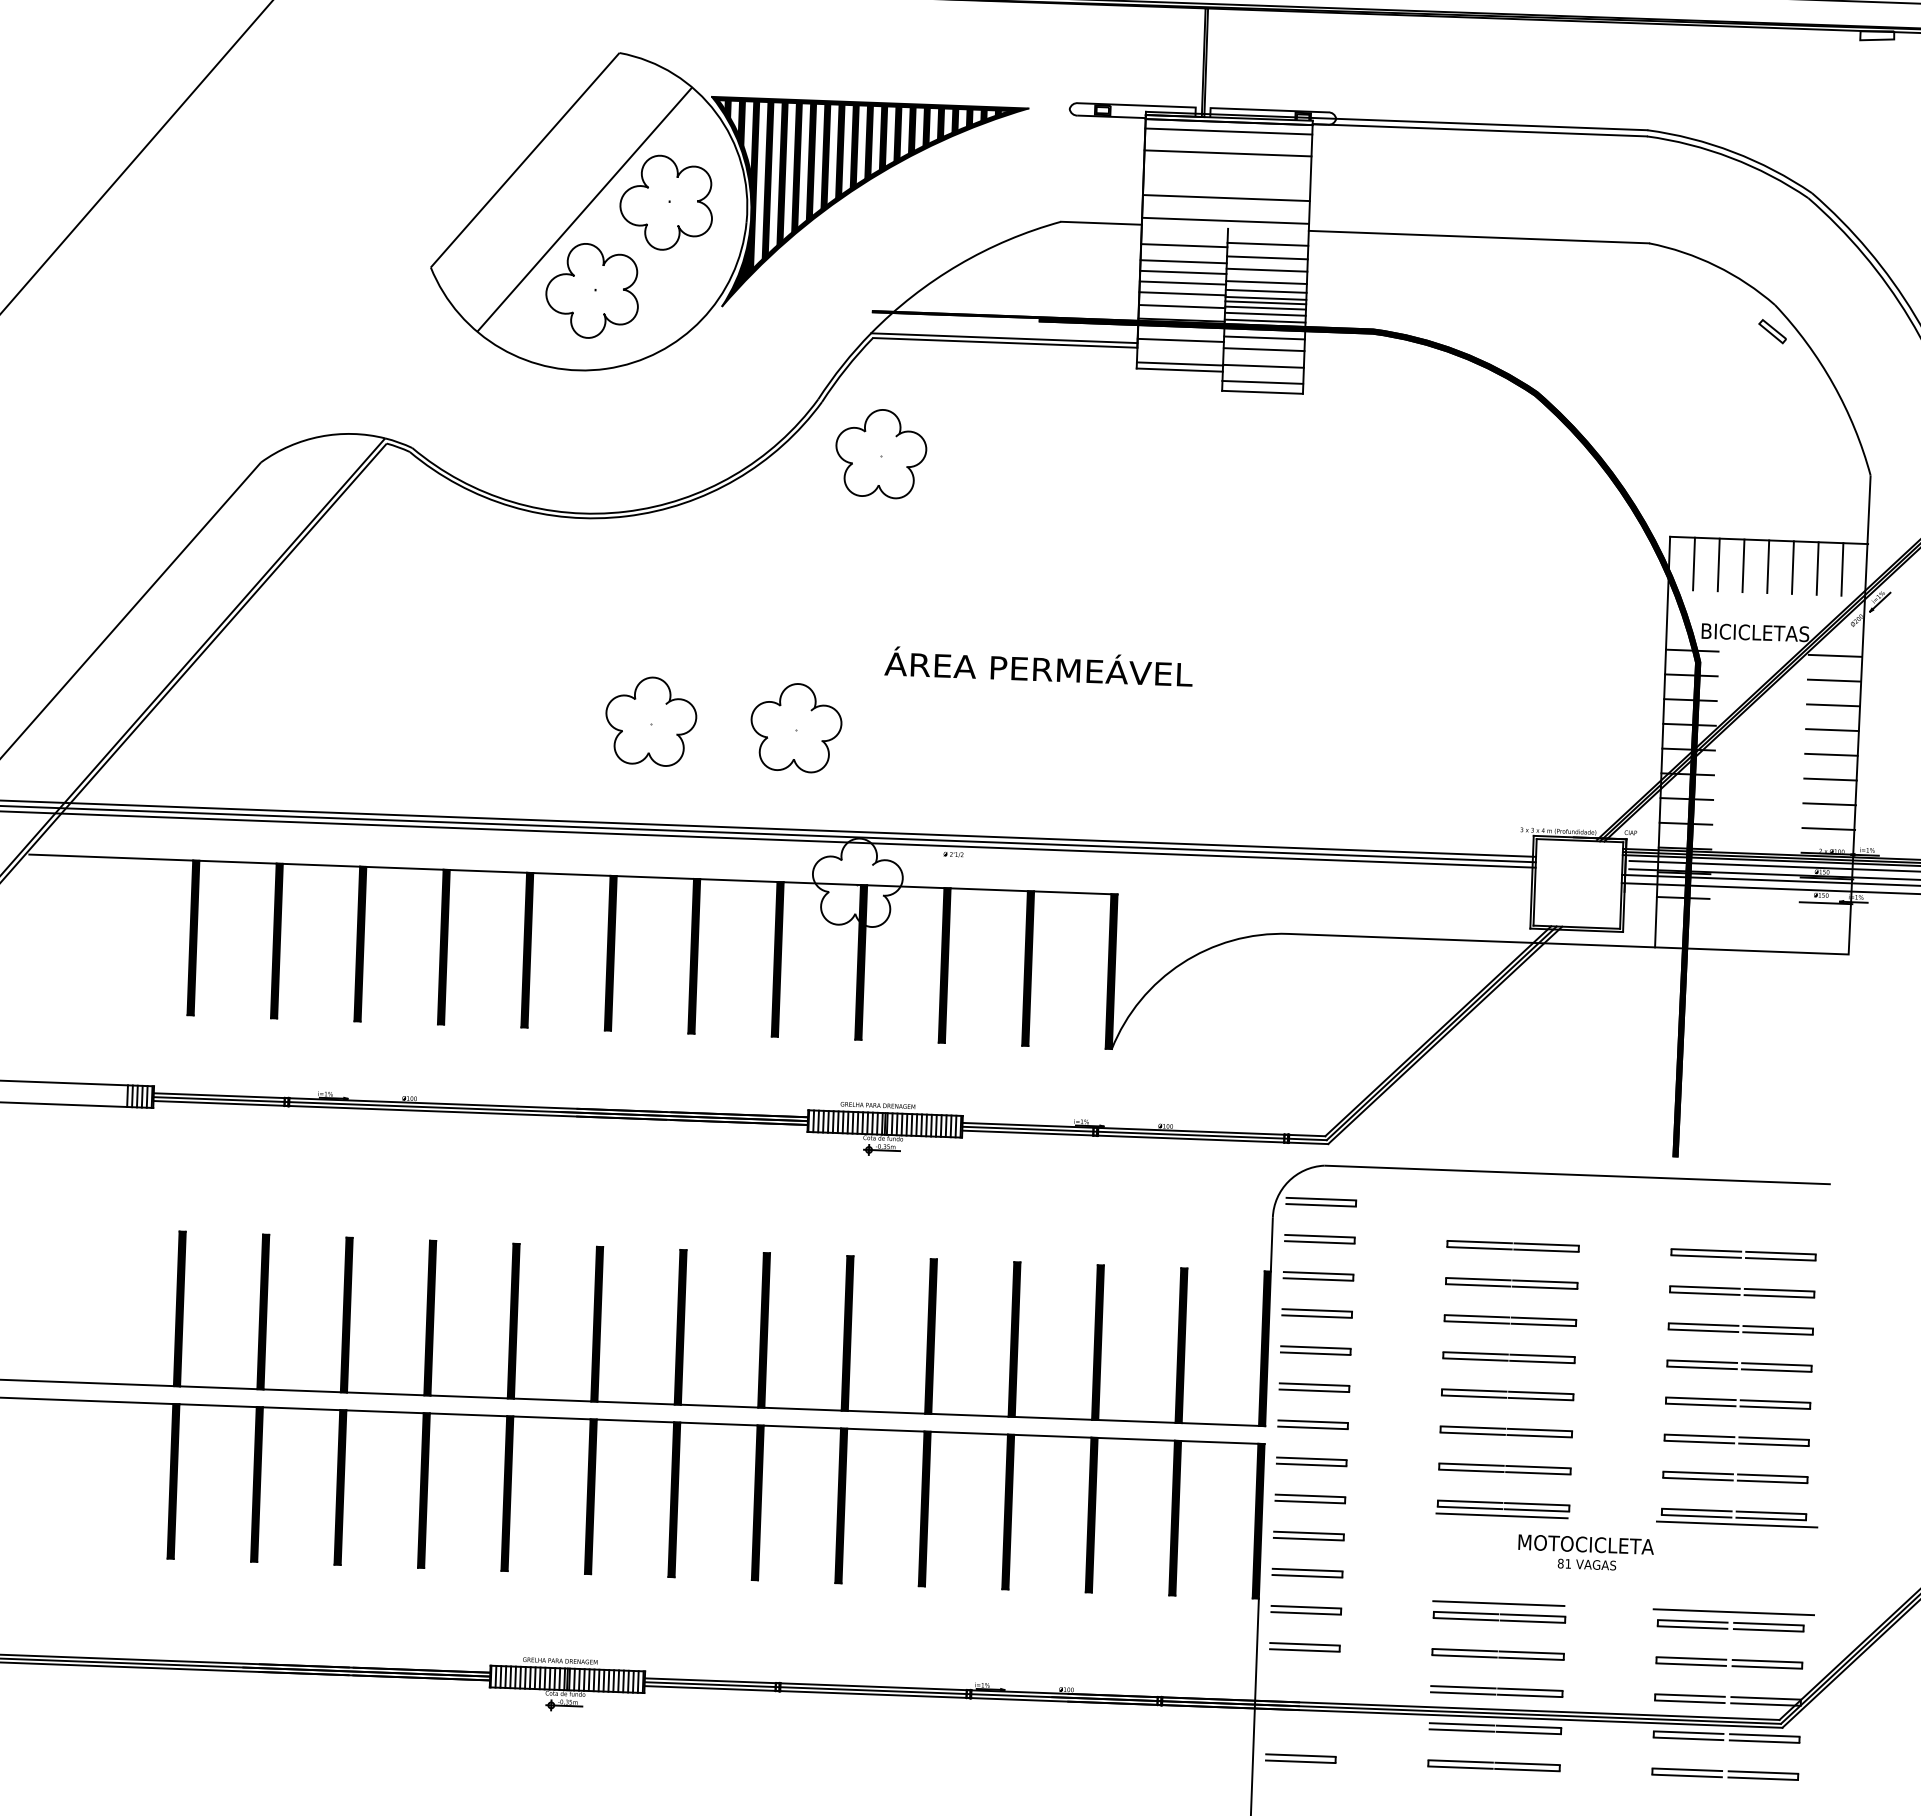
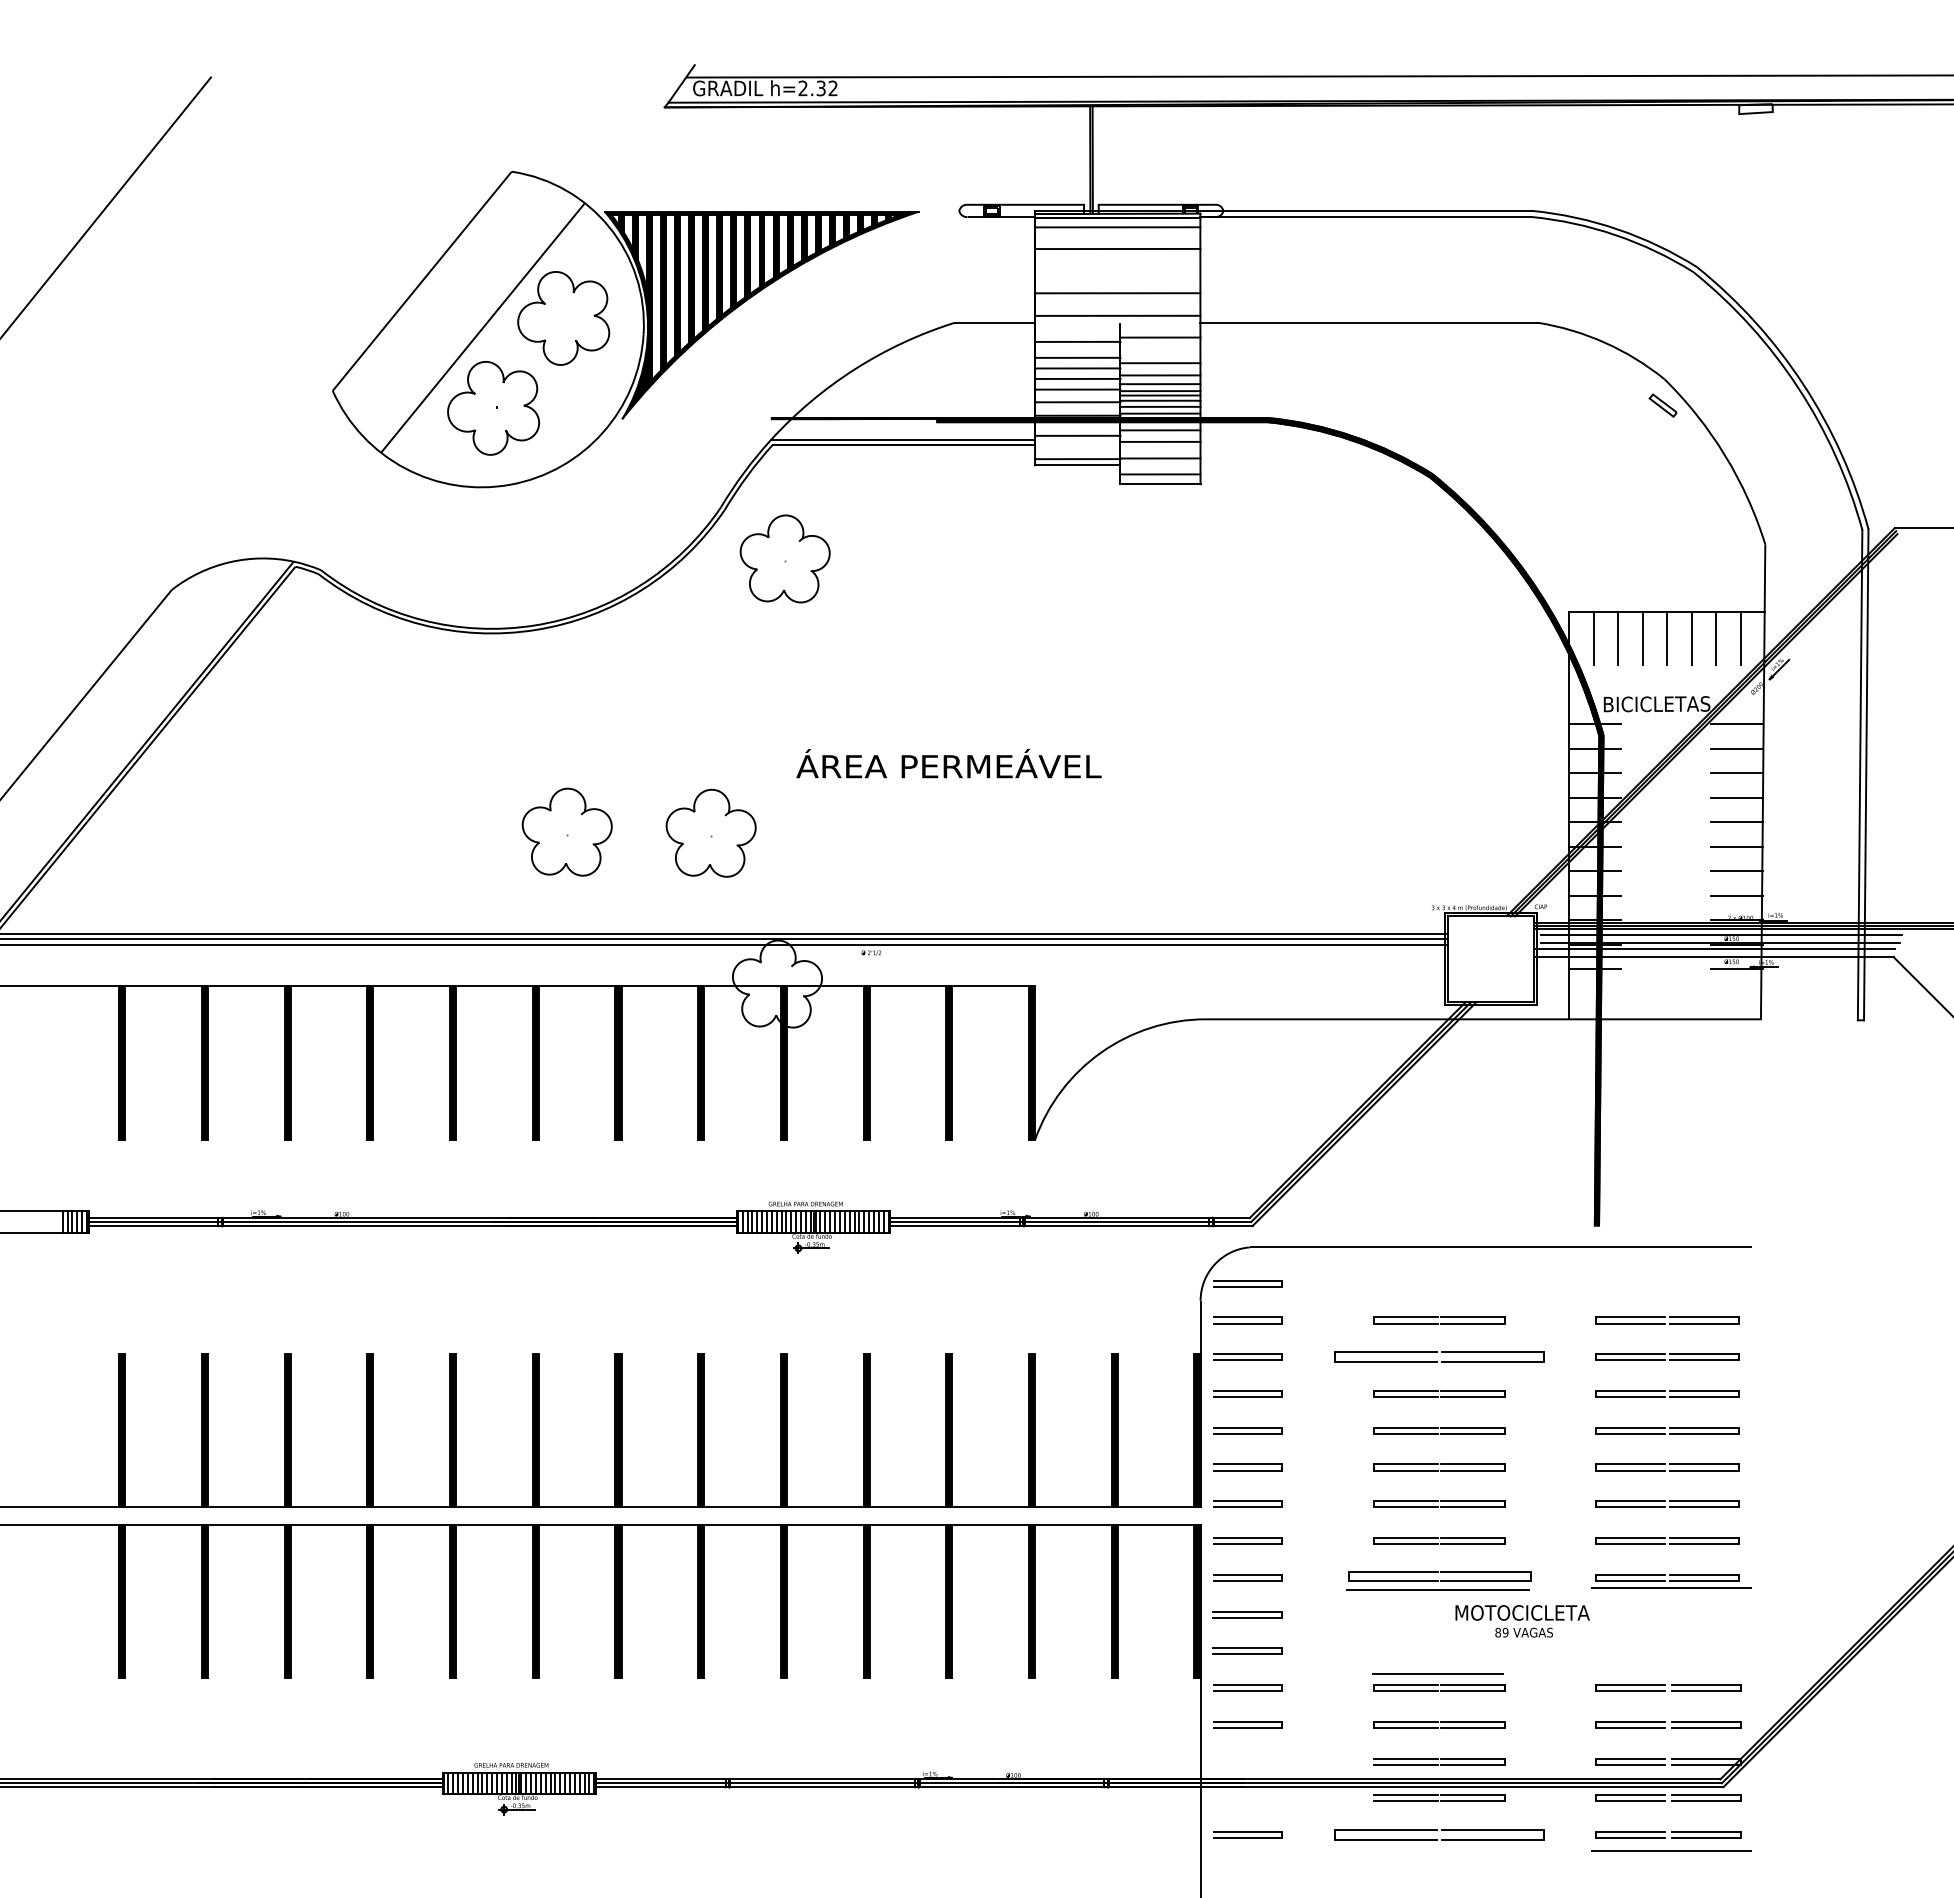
line: (1267, 257) -> (1160, 350), removed
part: (1511, 1282) -> (1439, 1356), size x1.6
part: (1502, 1509) -> (1438, 1581), size x1.4
text: (1568, 1563) -> (1505, 1632), 81 -> 89
line: (1734, 1611) -> (1671, 1850), moved
part: (1494, 1765) -> (1439, 1834), size x1.6

